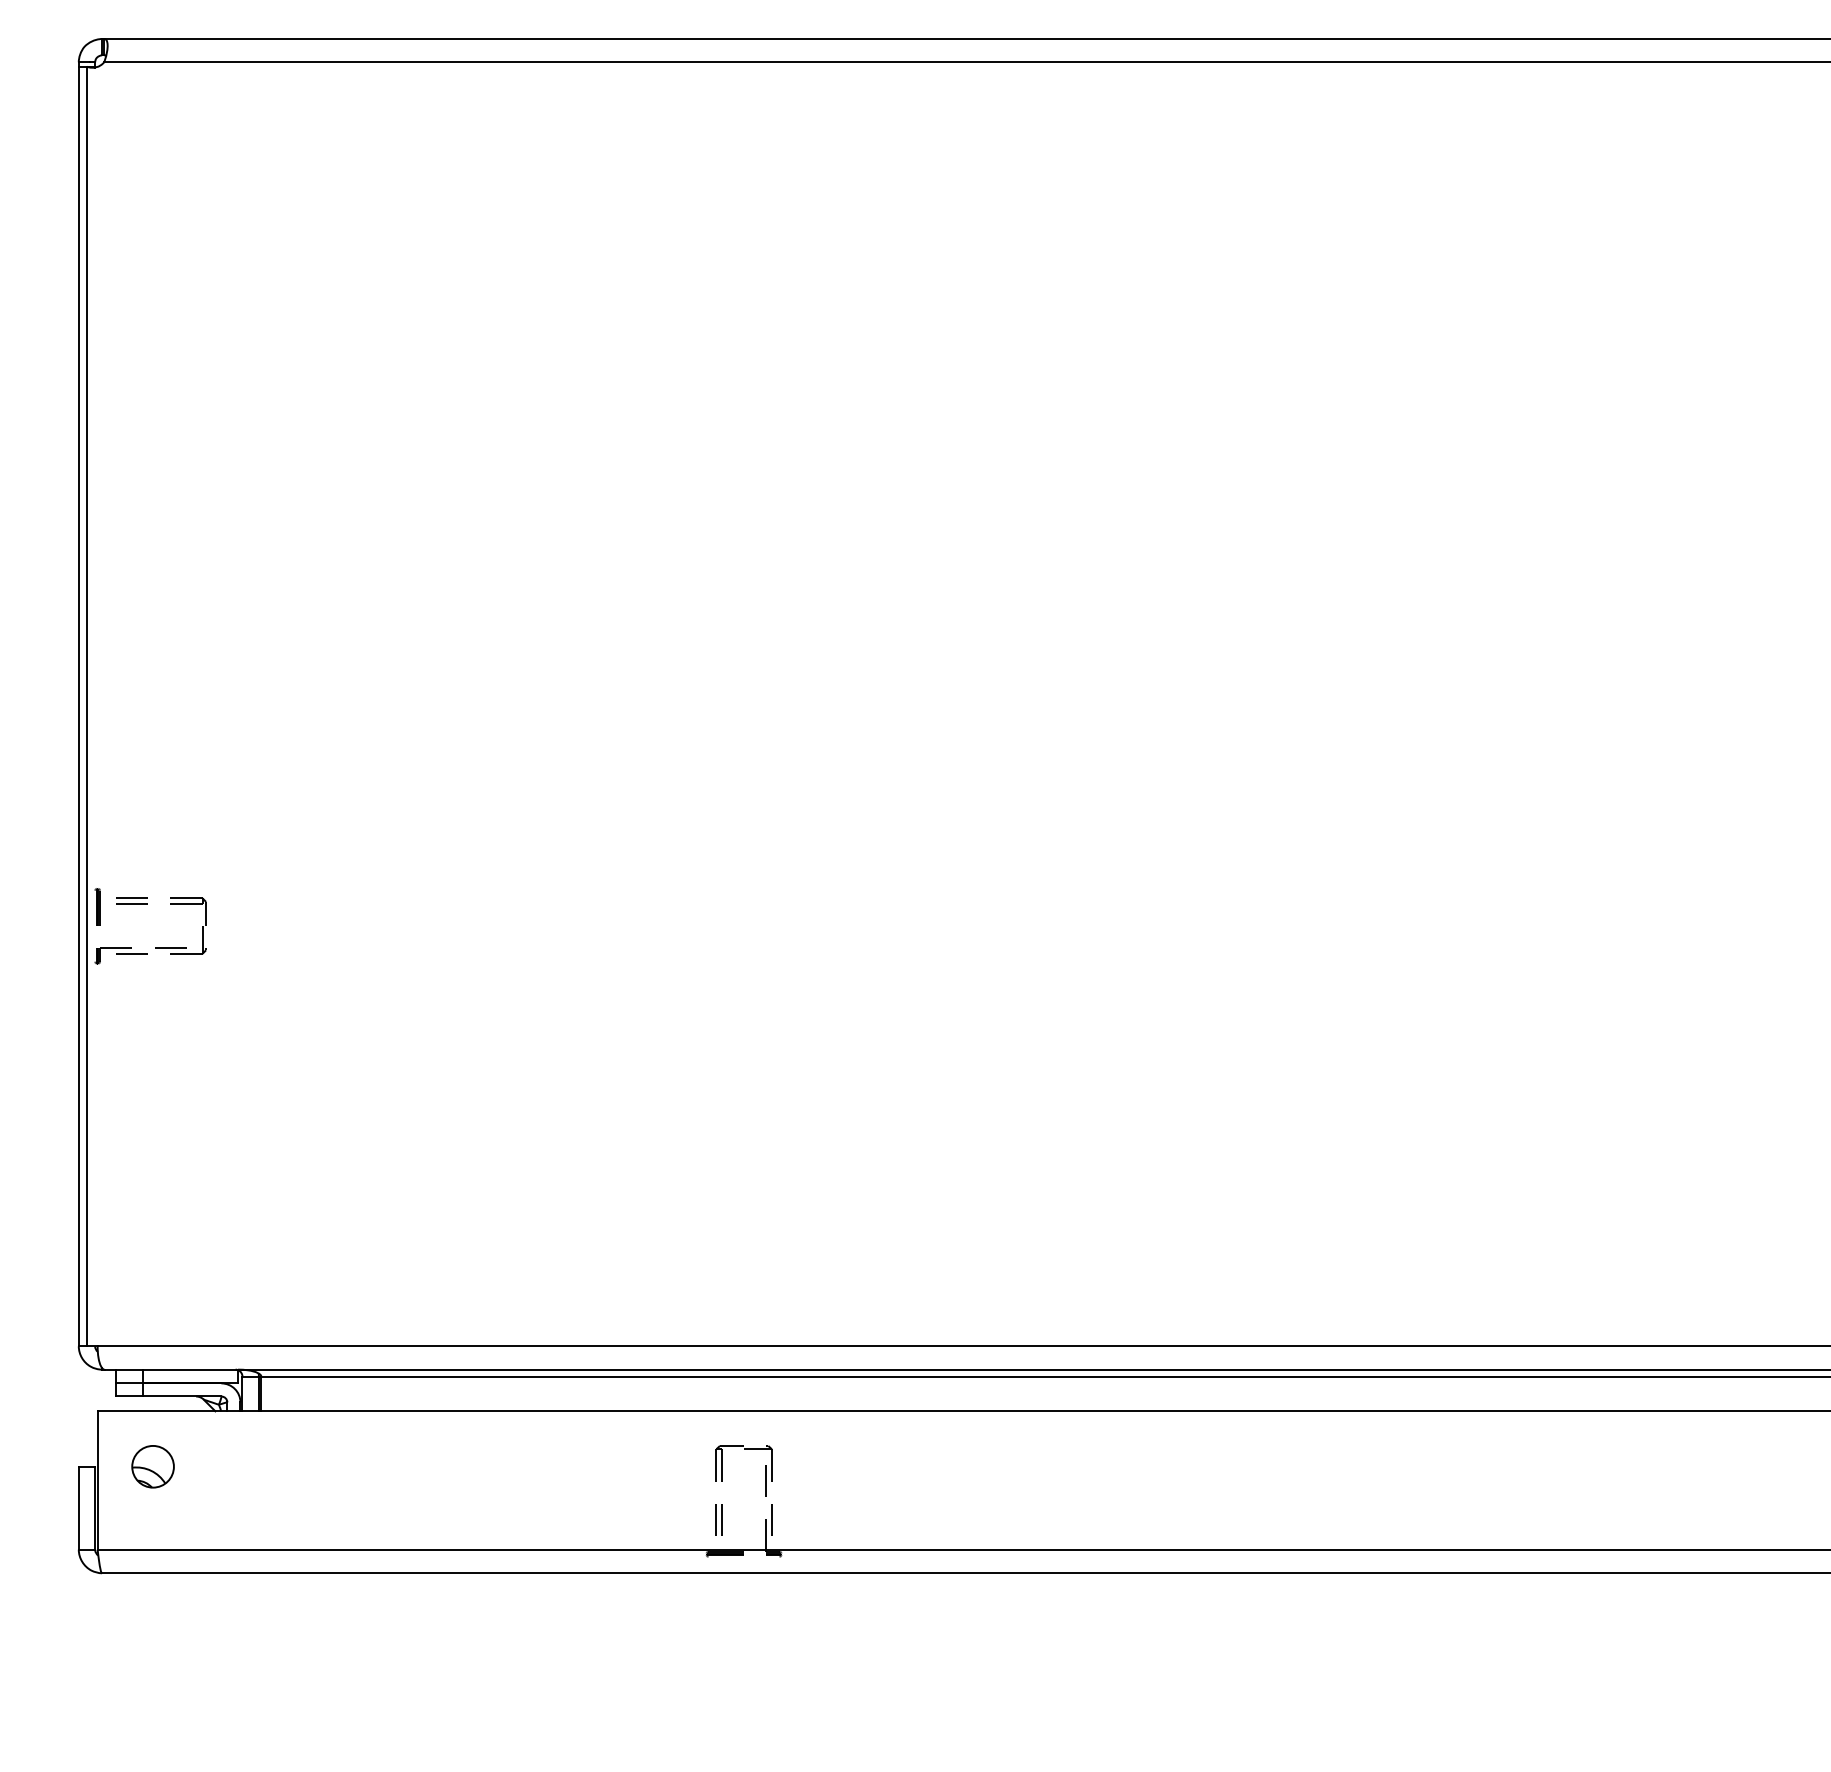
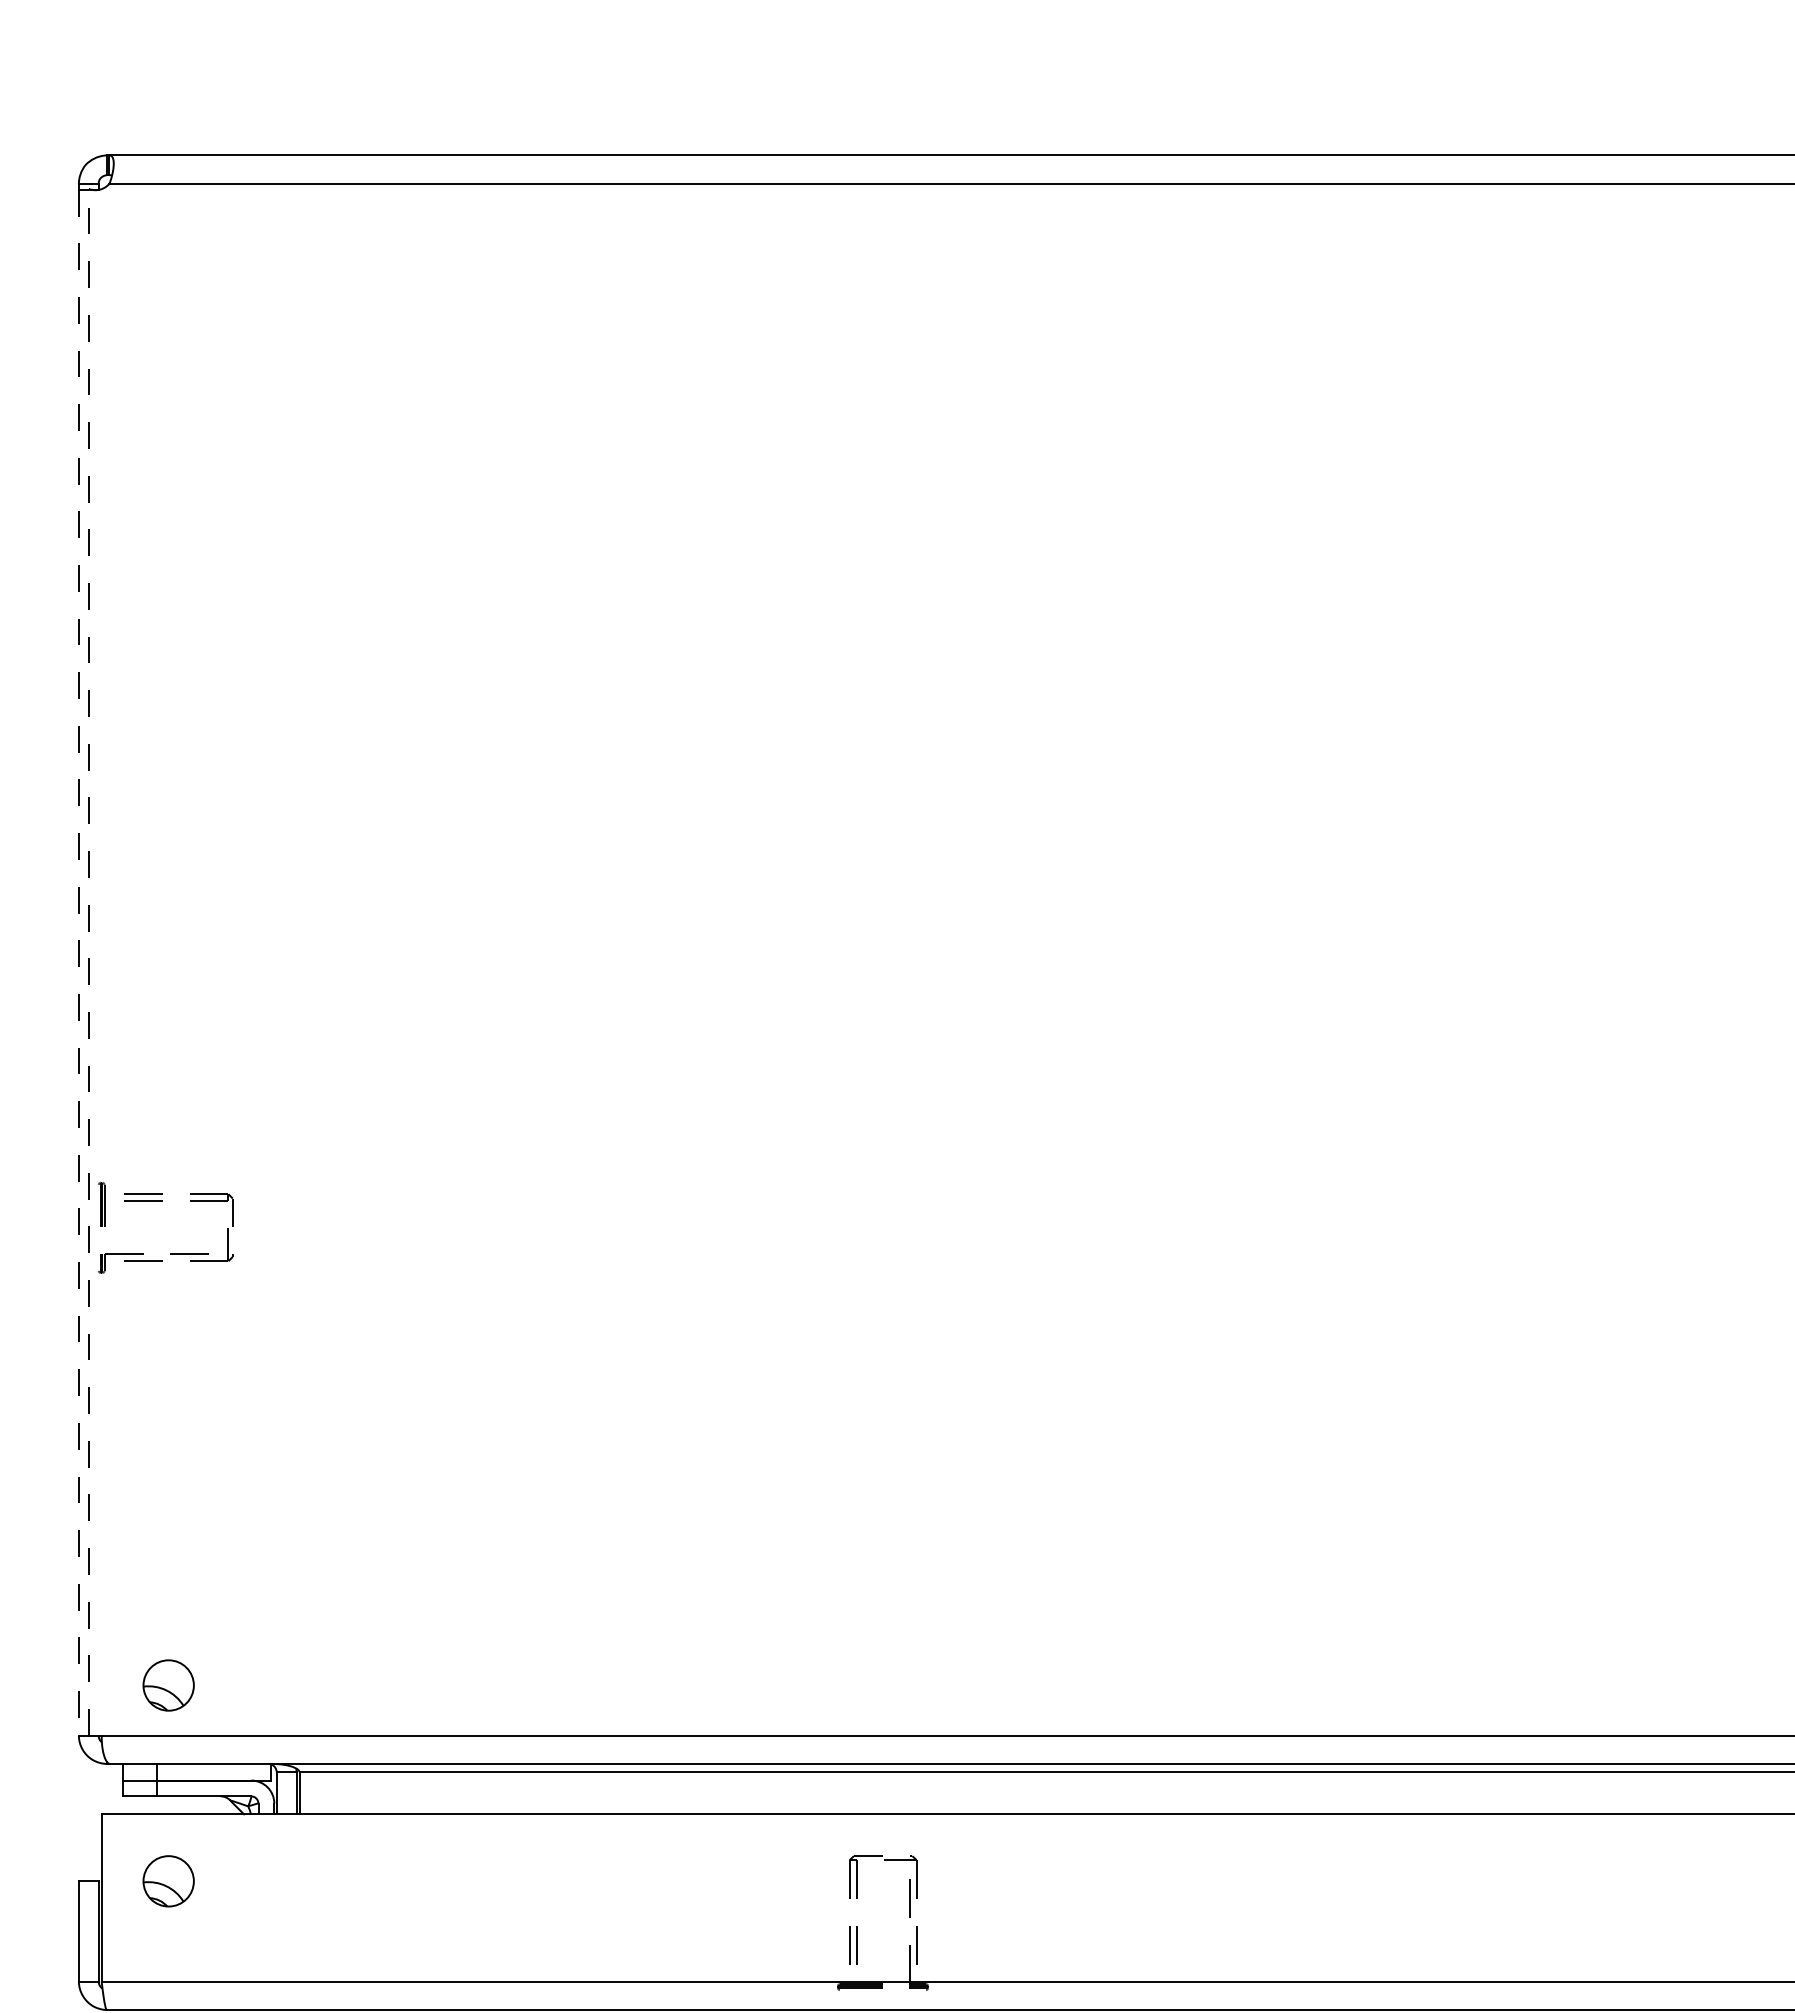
line: (78, 706) -> (78, 962), solid -> dashed
line: (87, 706) -> (89, 962), solid -> dashed
part: (152, 1304) -> (167, 1685), added

